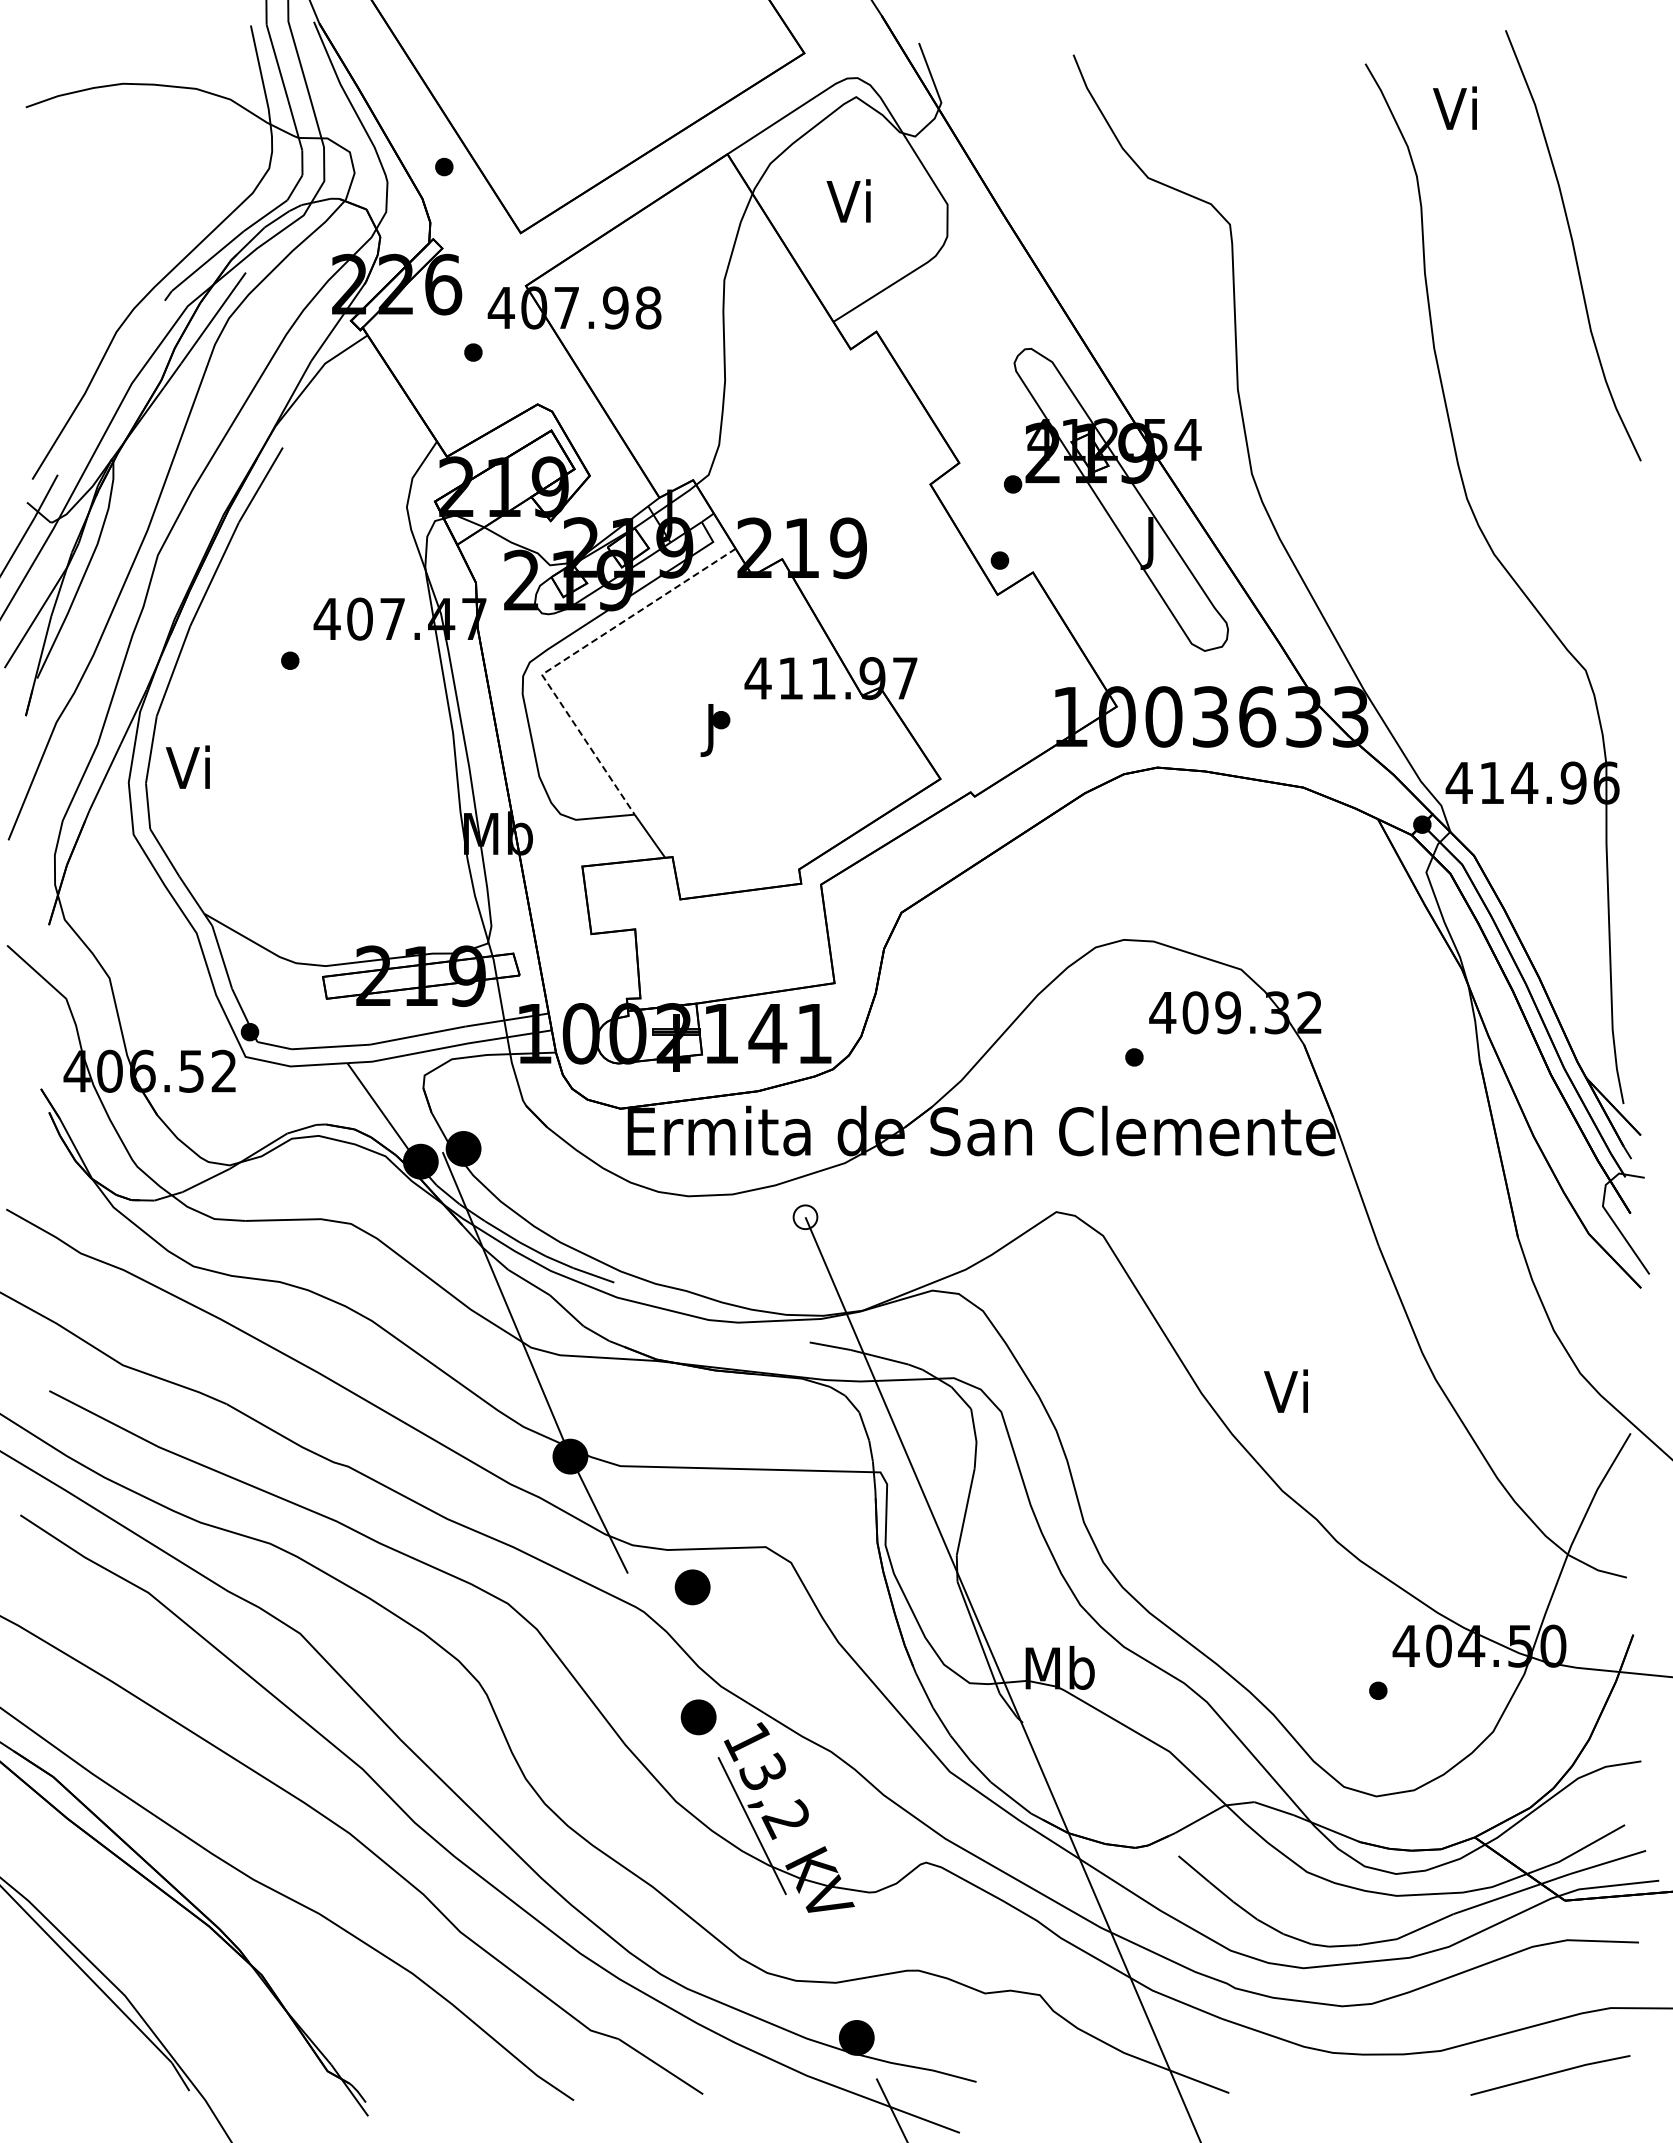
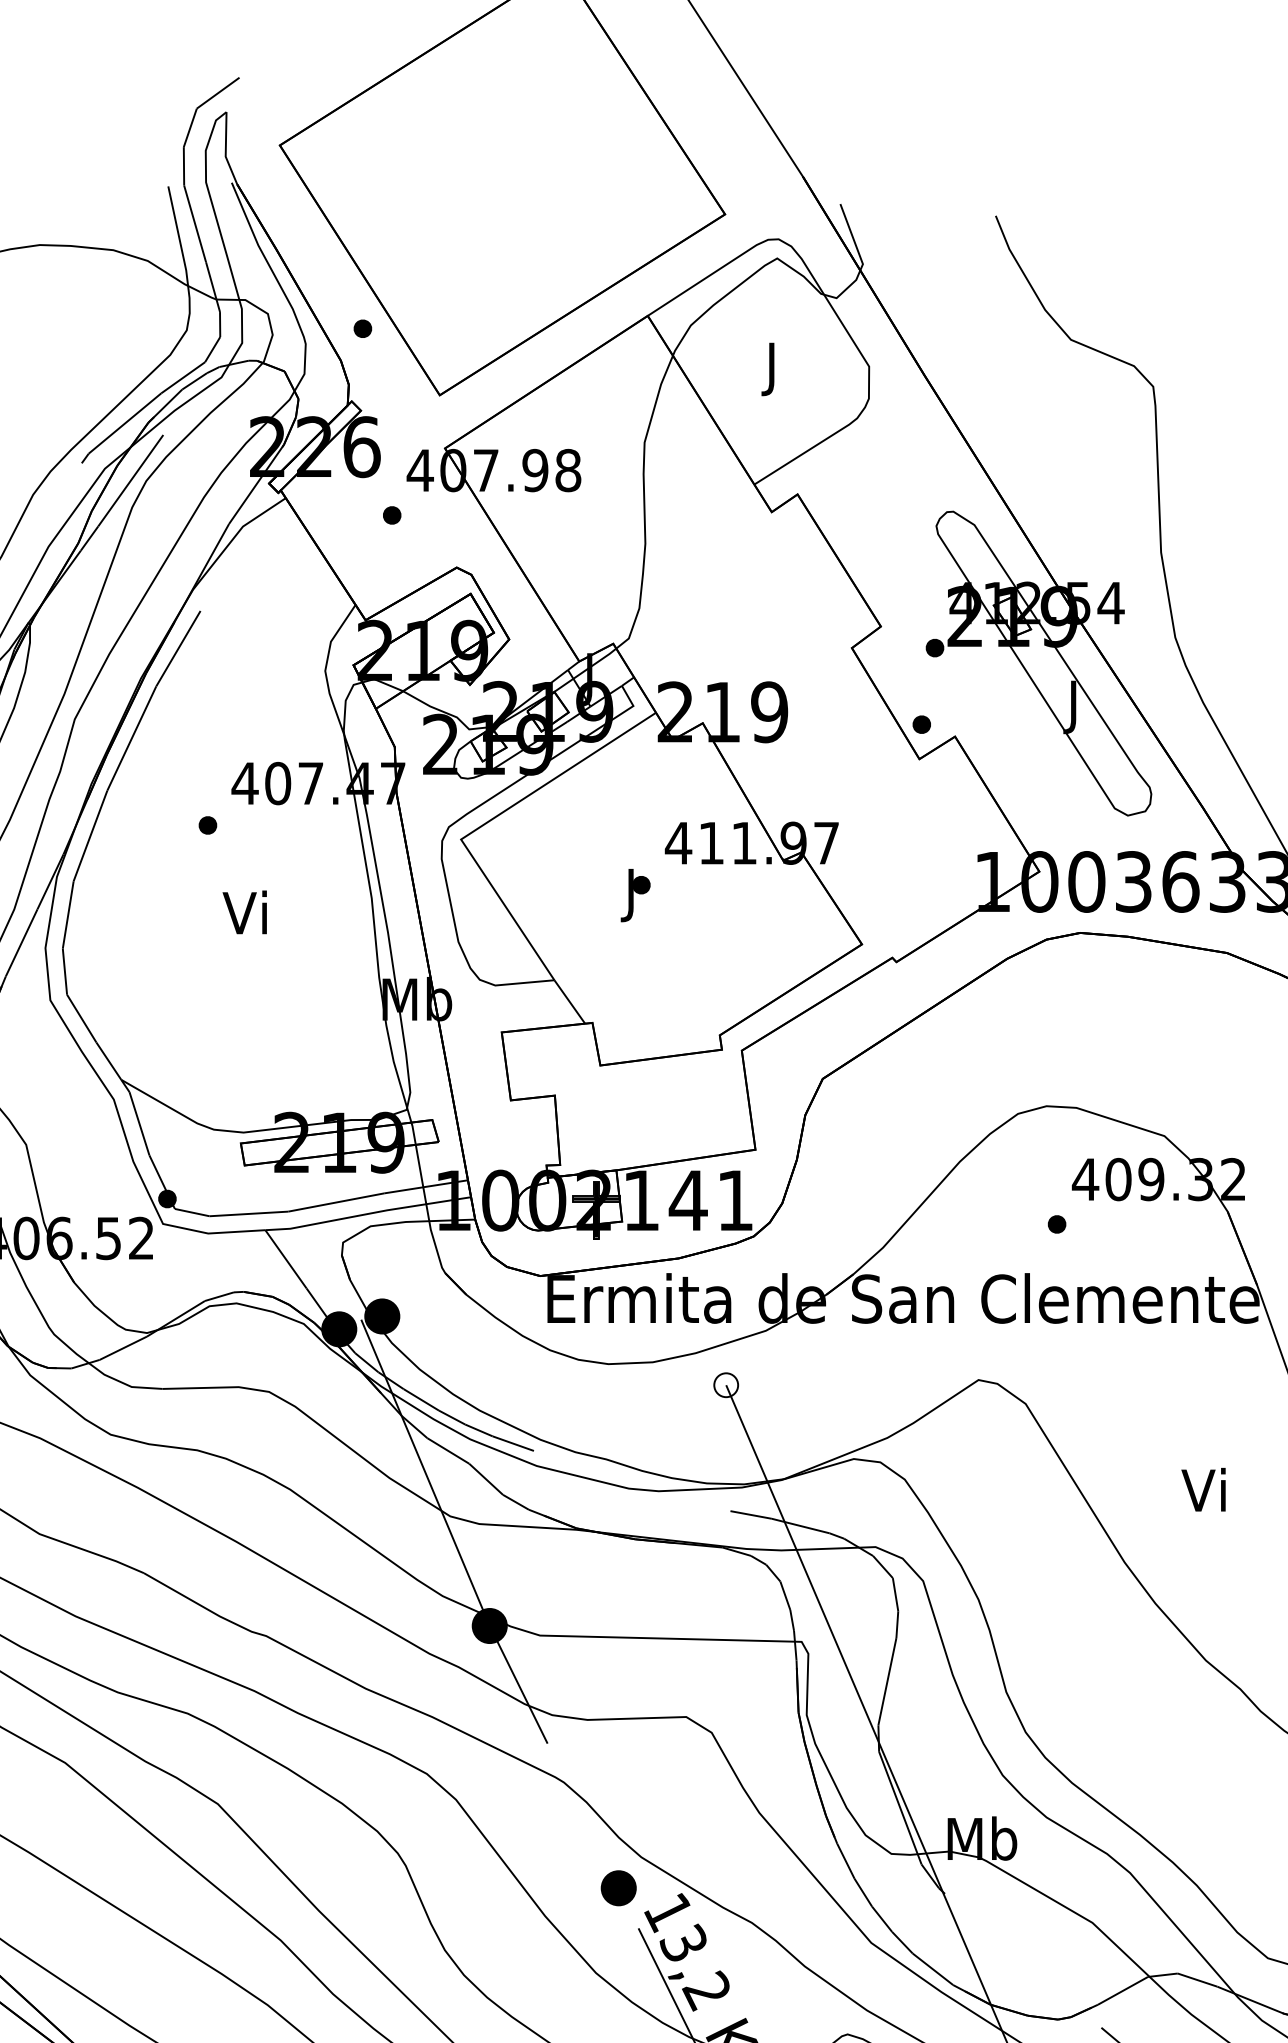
text: (848, 206) -> (769, 368), Vi -> J
line: (567, 657) -> (486, 822), dashed -> solid
text: (187, 766) -> (244, 911), moved
text: (1285, 1390) -> (1203, 1489), moved
part: (692, 1587) -> (612, 1757), removed

